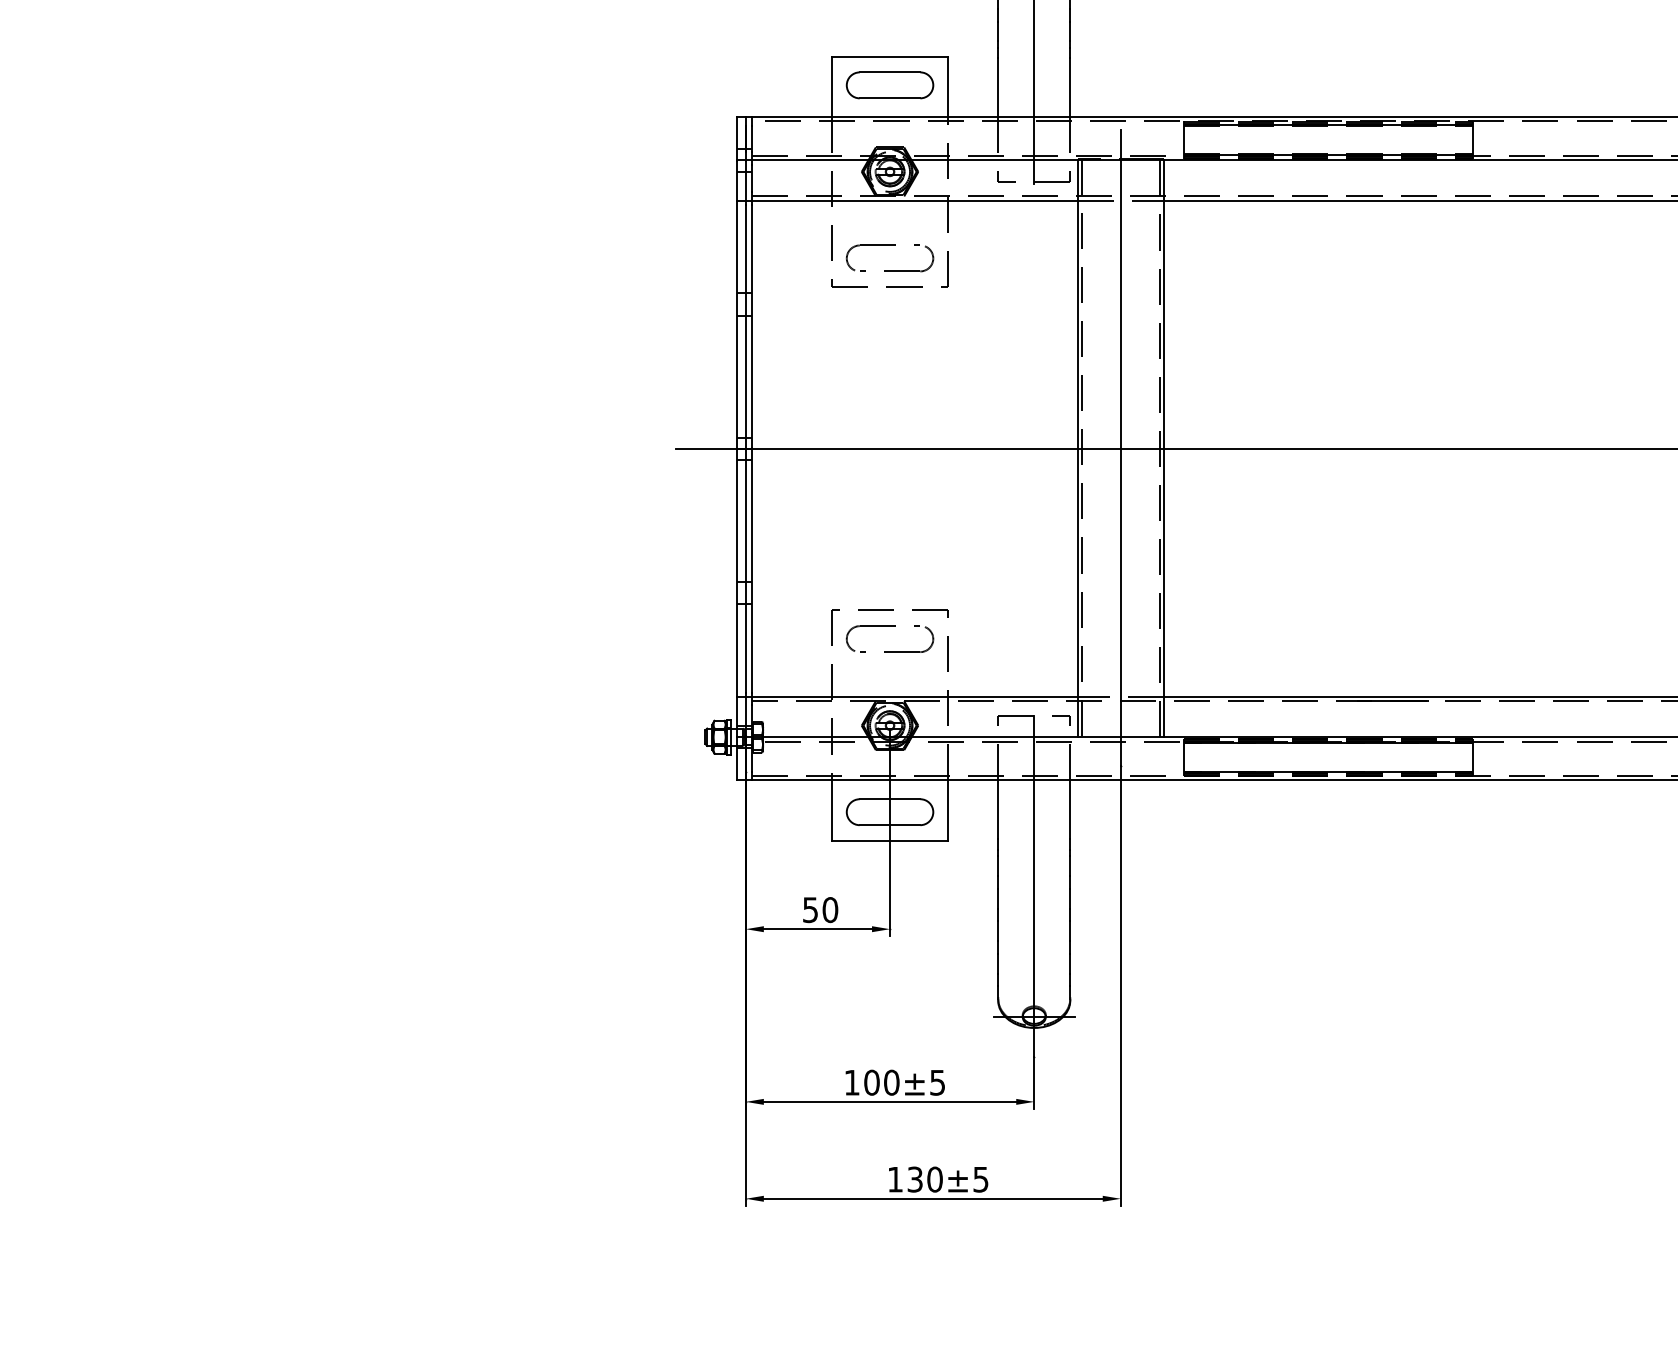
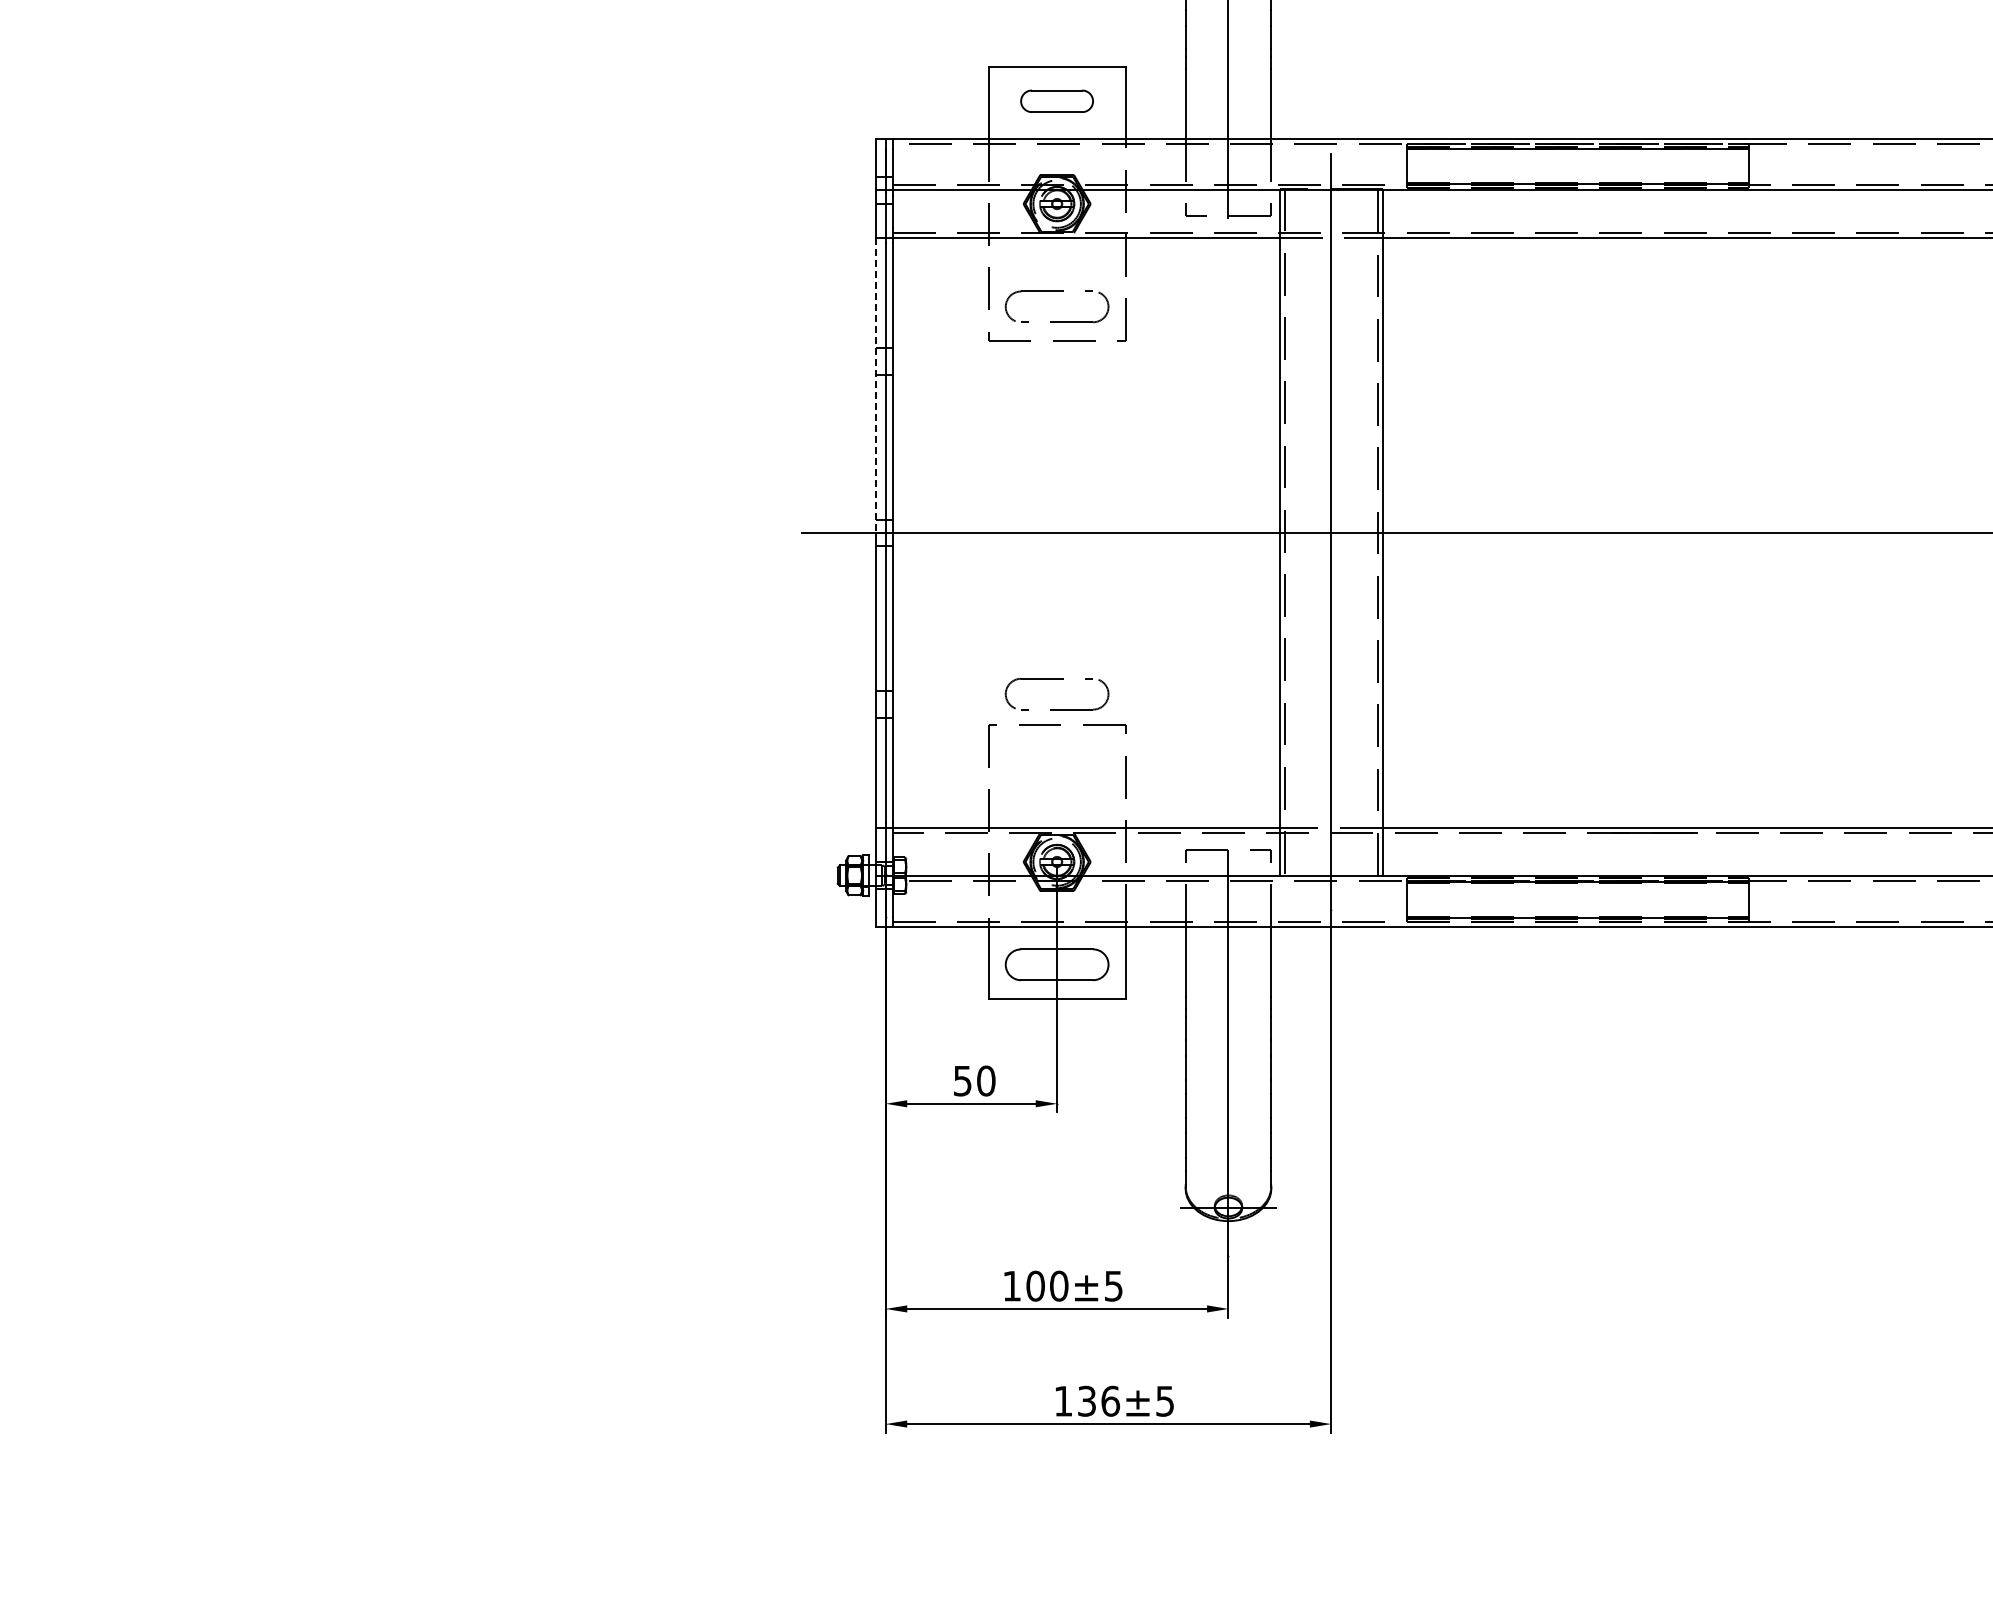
part: (889, 85) -> (1056, 101), size x0.7
line: (737, 325) -> (875, 386), solid -> dashed
part: (889, 626) -> (1056, 679), moved
text: (934, 1178) -> (1110, 1400), 130 -> 136

